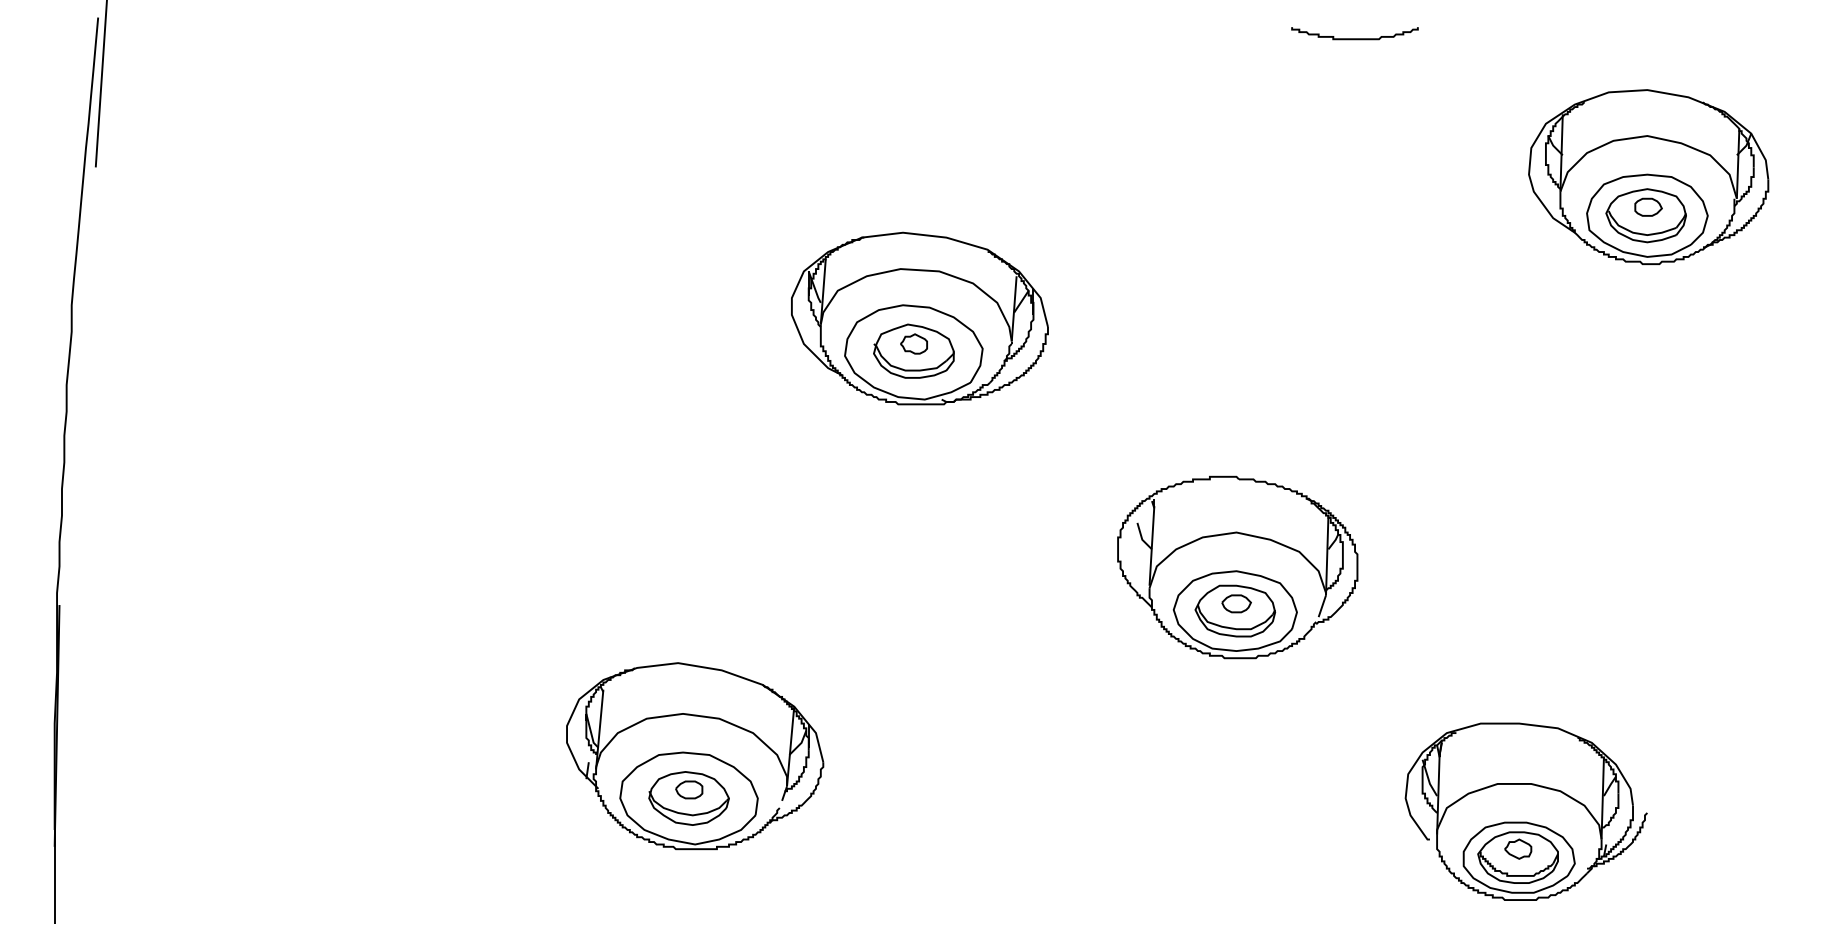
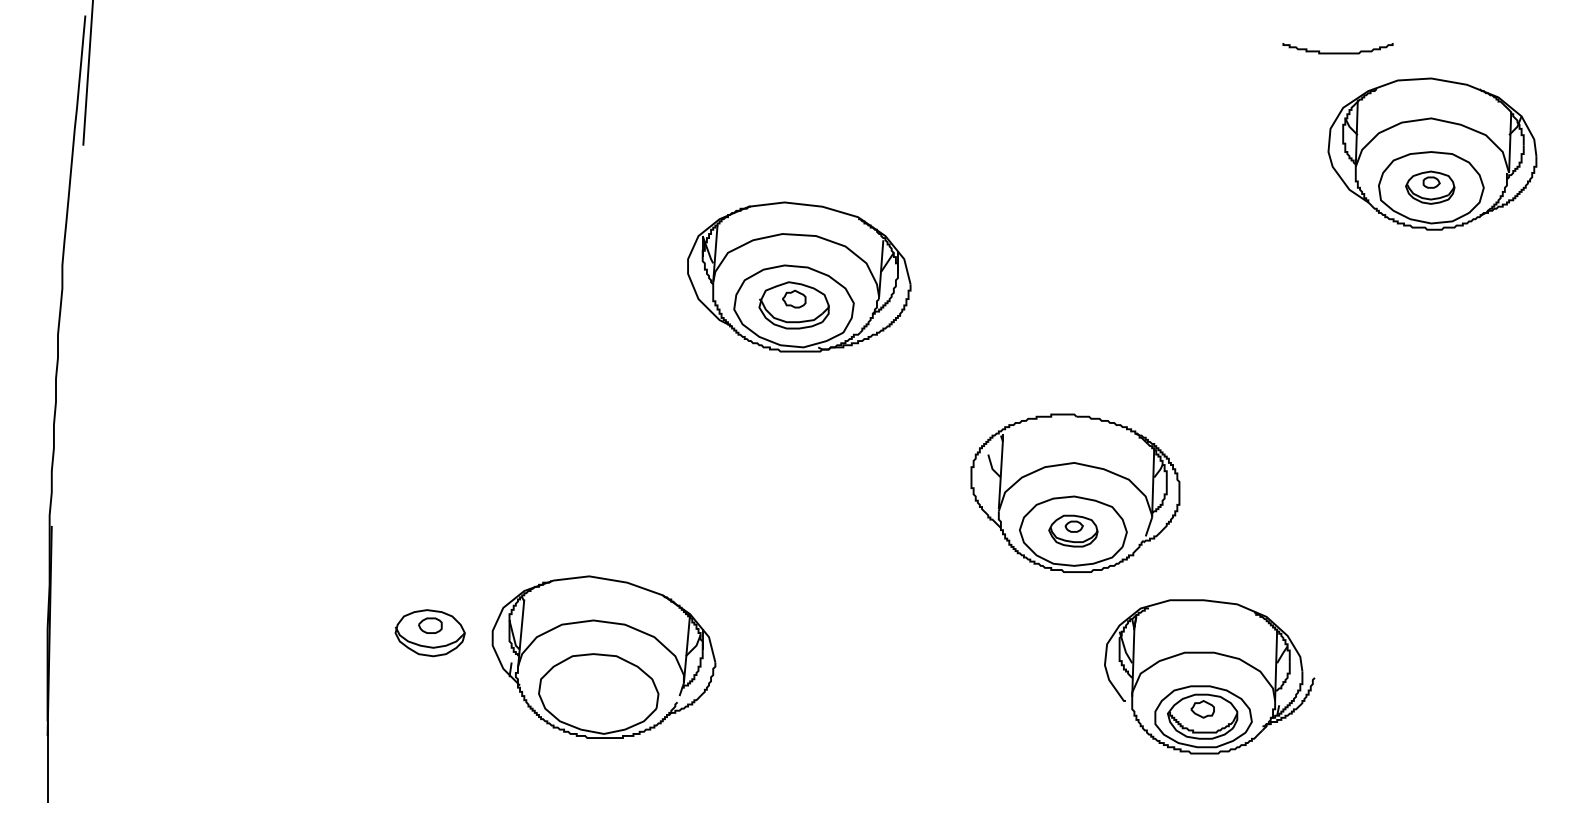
curve: (1354, 38) -> (1337, 52), moved
part: (1645, 215) -> (1429, 187), size x0.7
part: (1235, 610) -> (1073, 530), size x0.7
part: (688, 798) -> (429, 633), moved
part: (1525, 811) -> (1209, 676), moved

